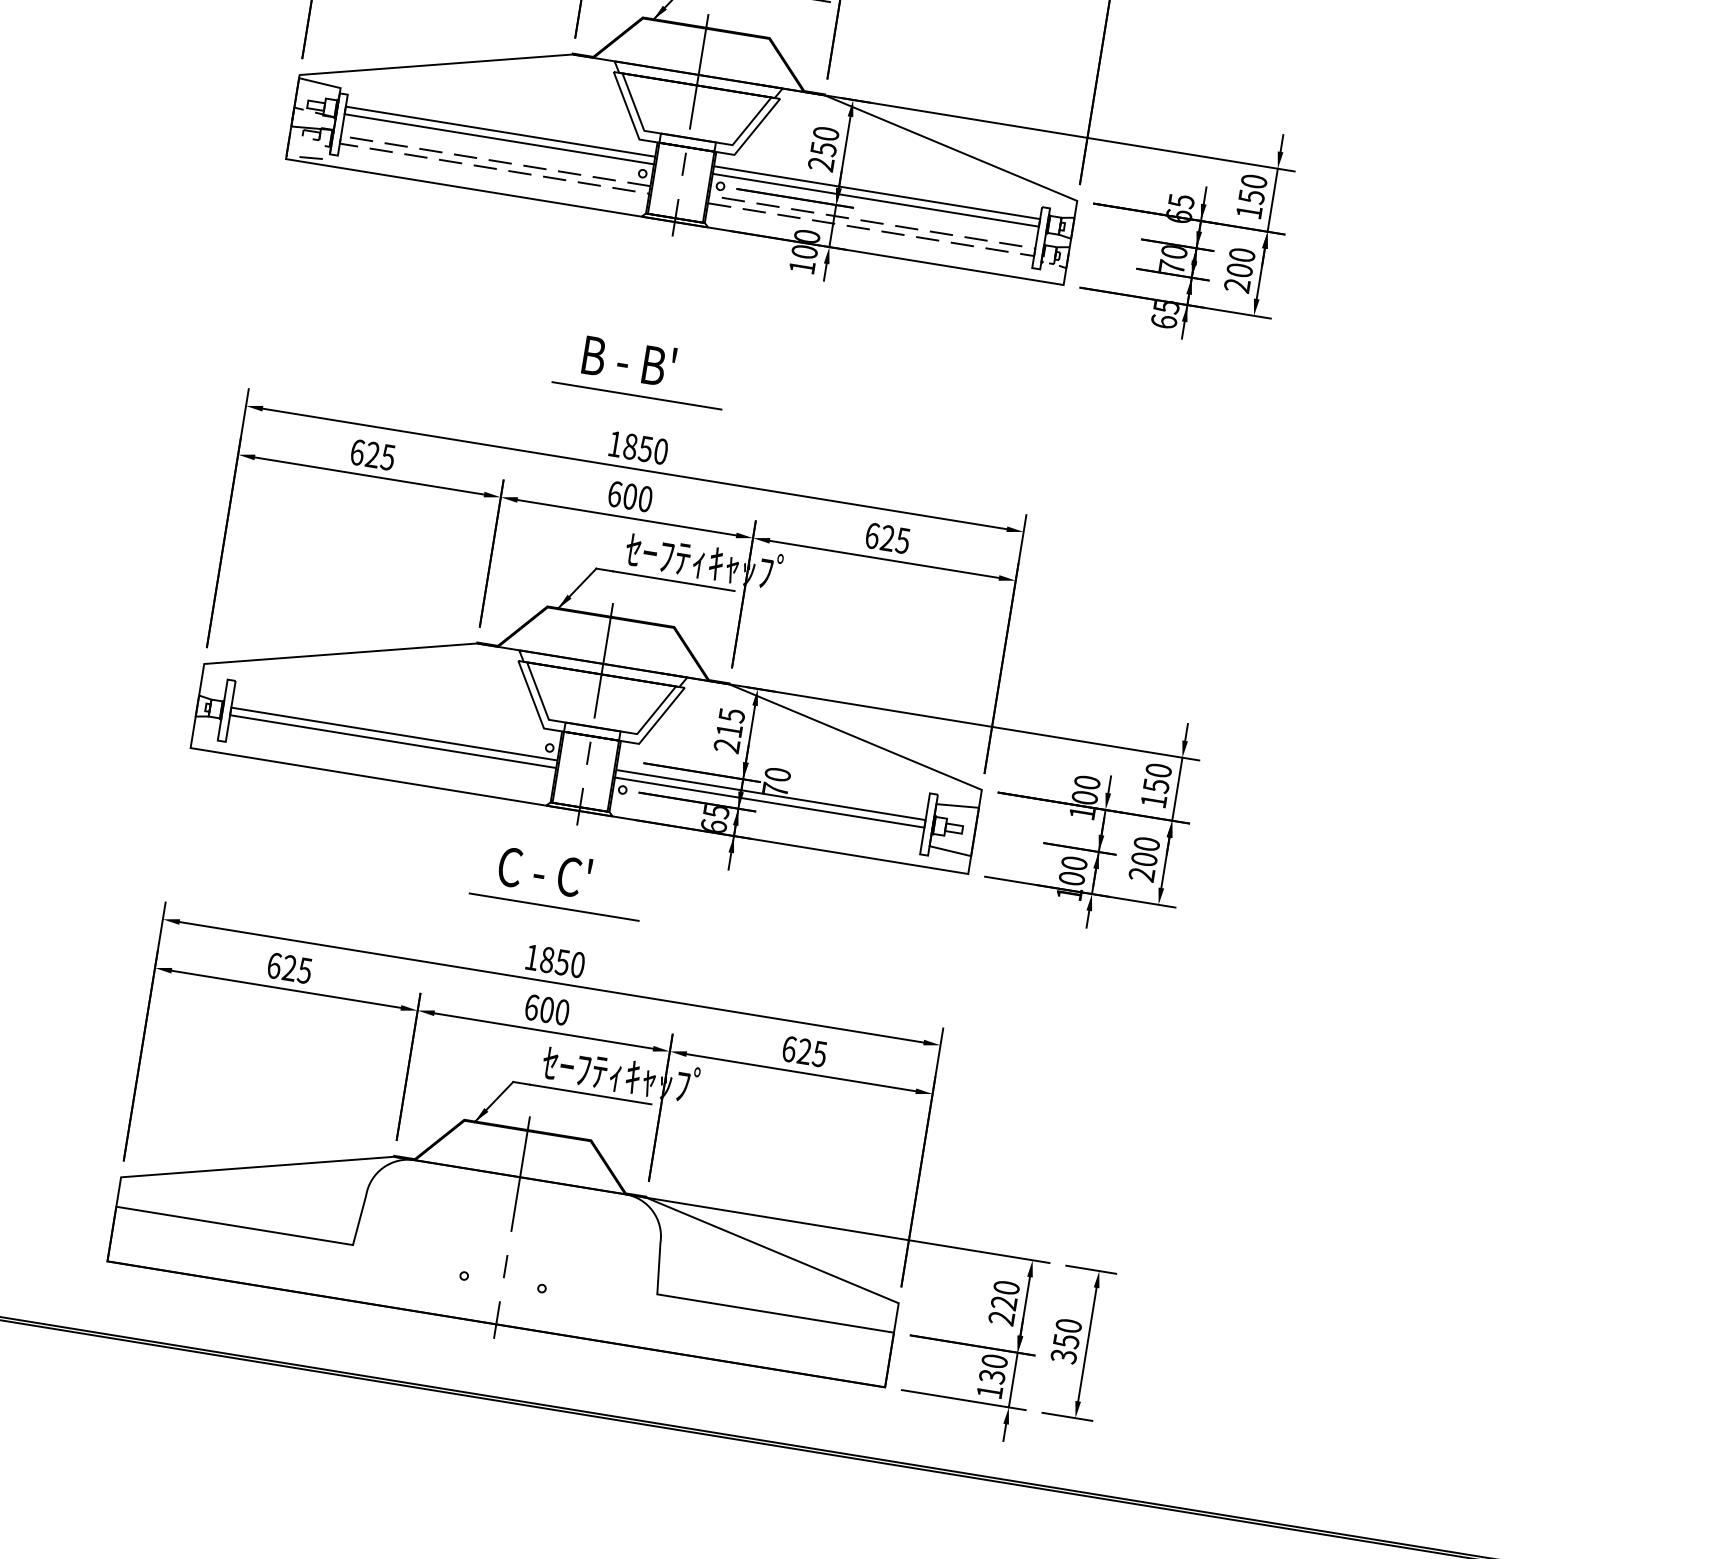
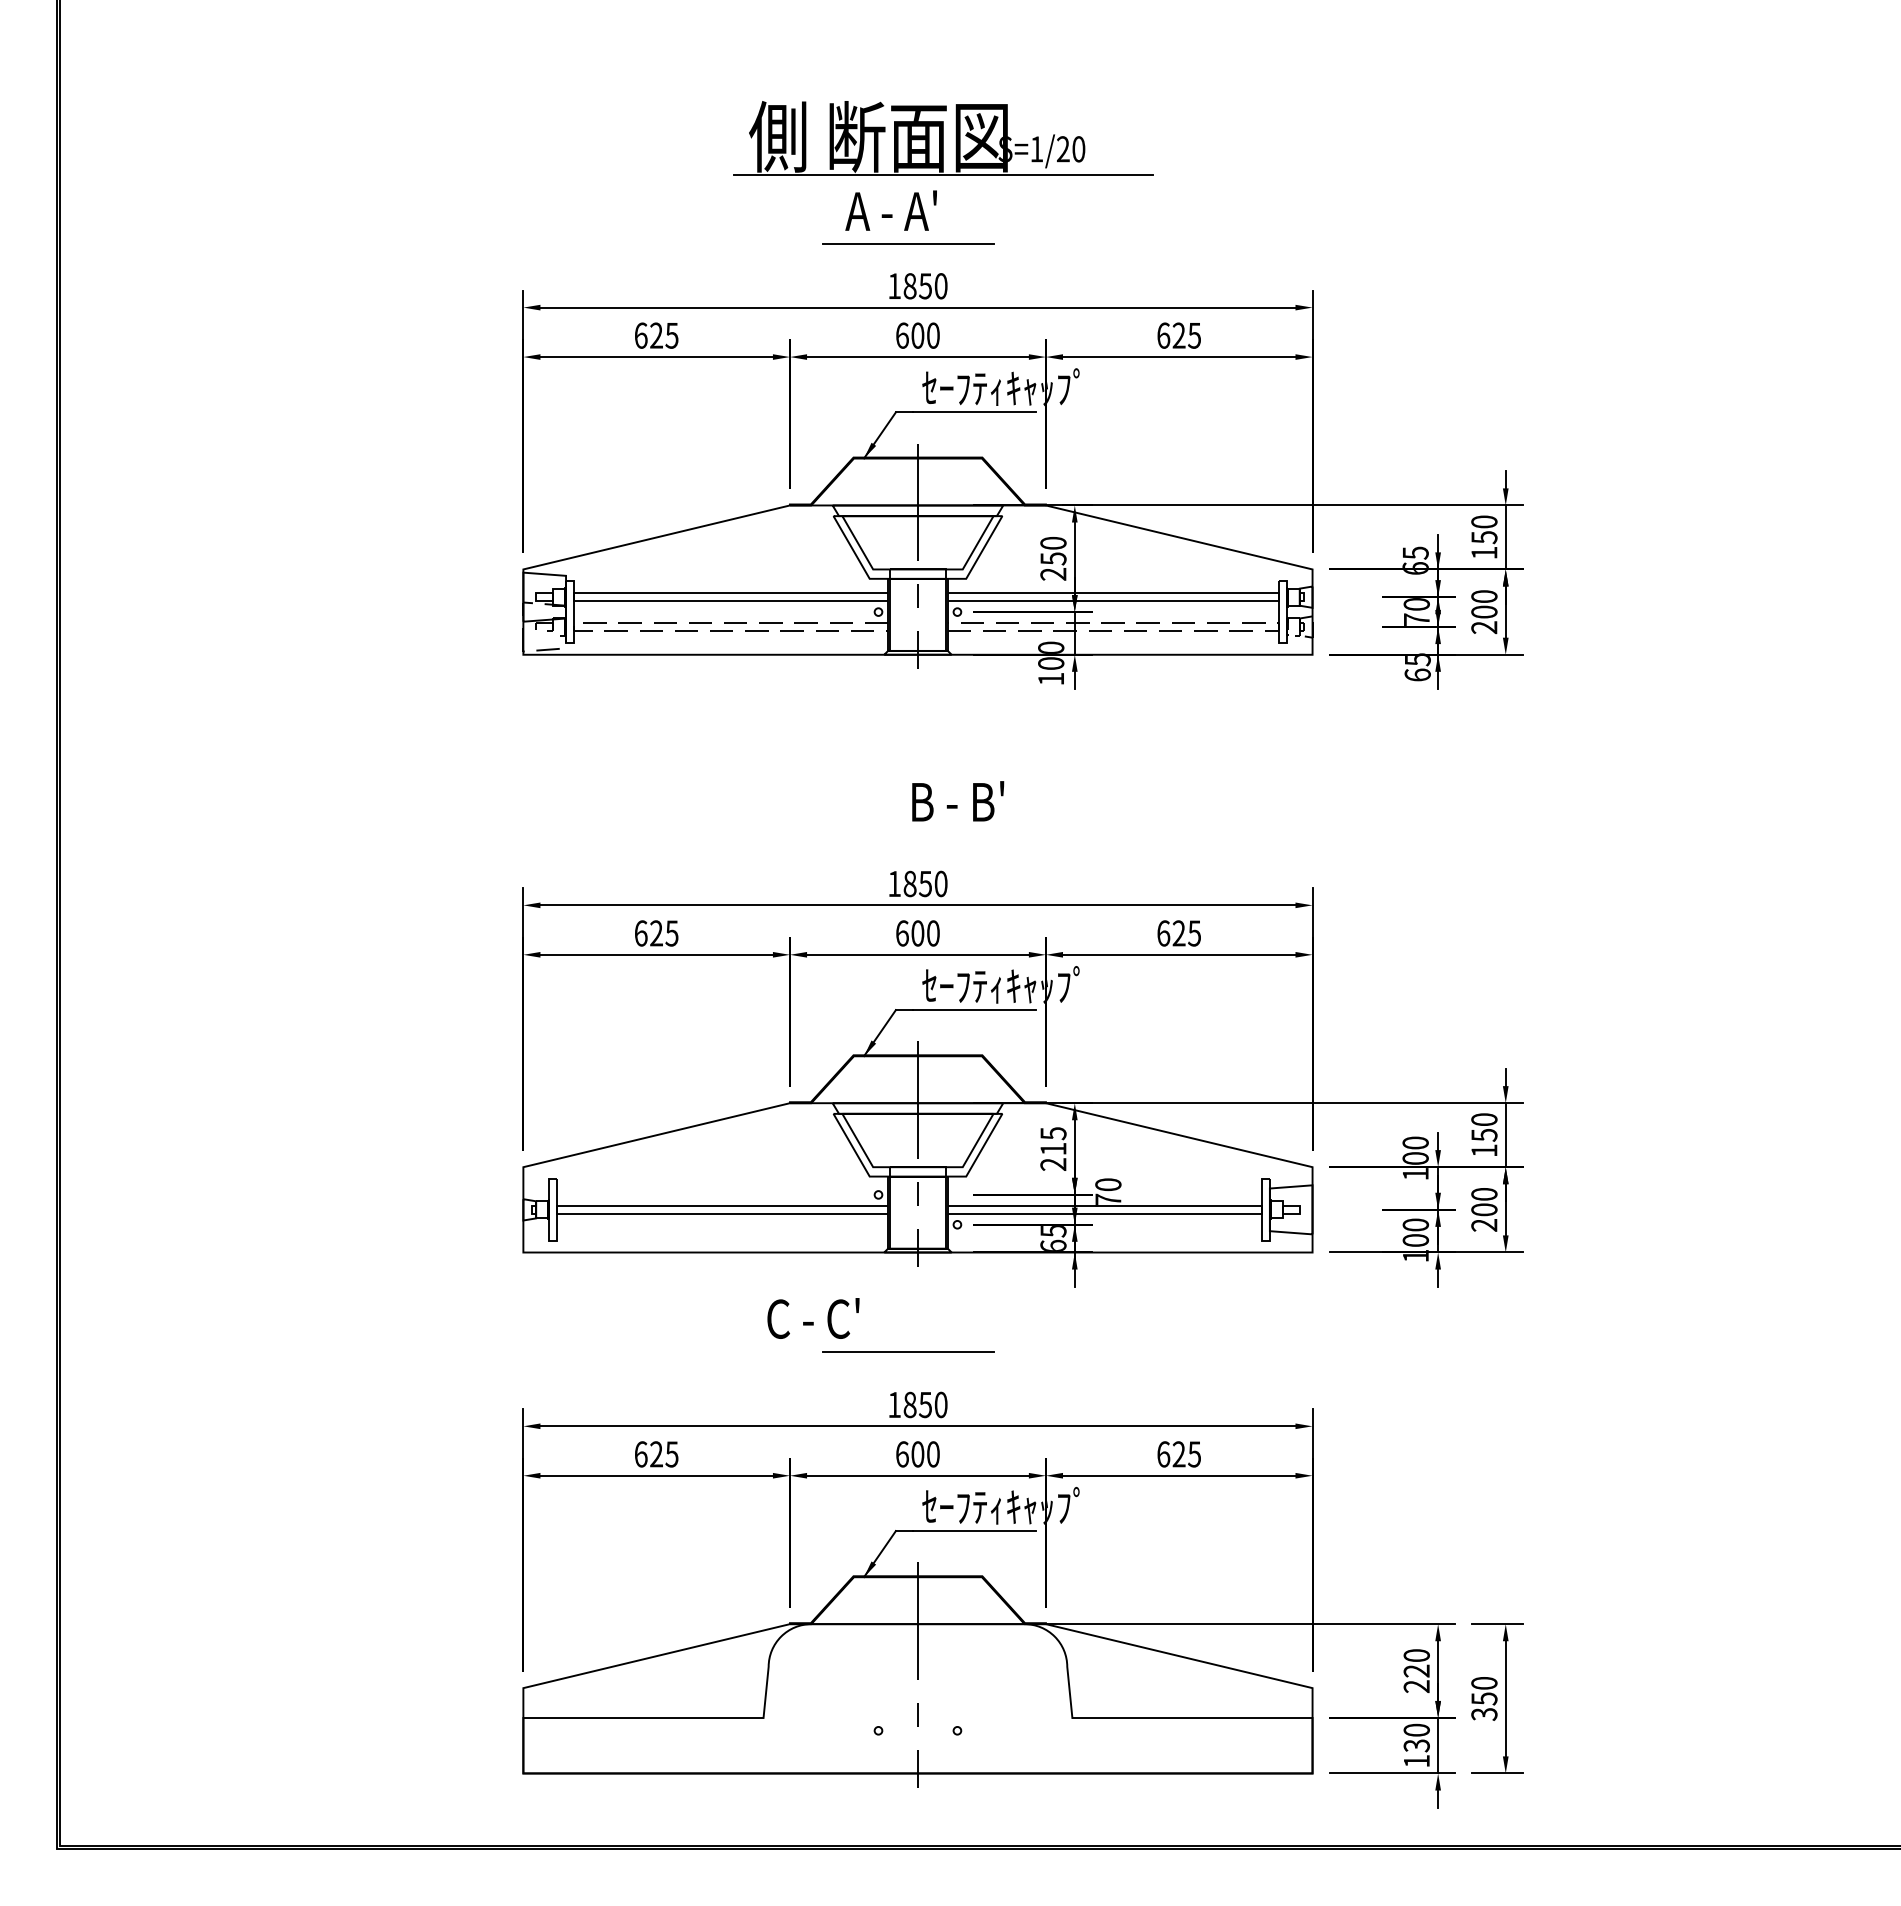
text: (629, 361) -> (958, 801), moved
line: (637, 395) -> (908, 832), removed
text: (544, 872) -> (813, 1318), moved

